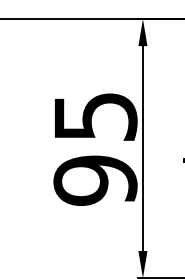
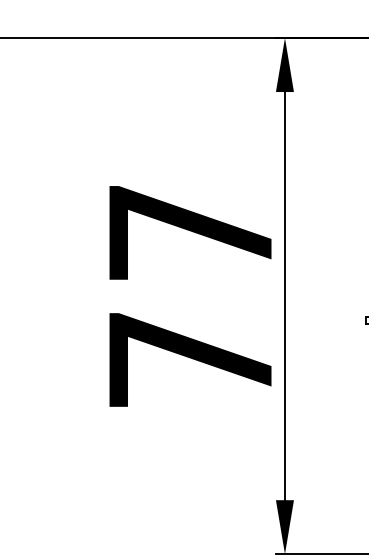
text: (95, 149) -> (190, 297), 95 -> 77

